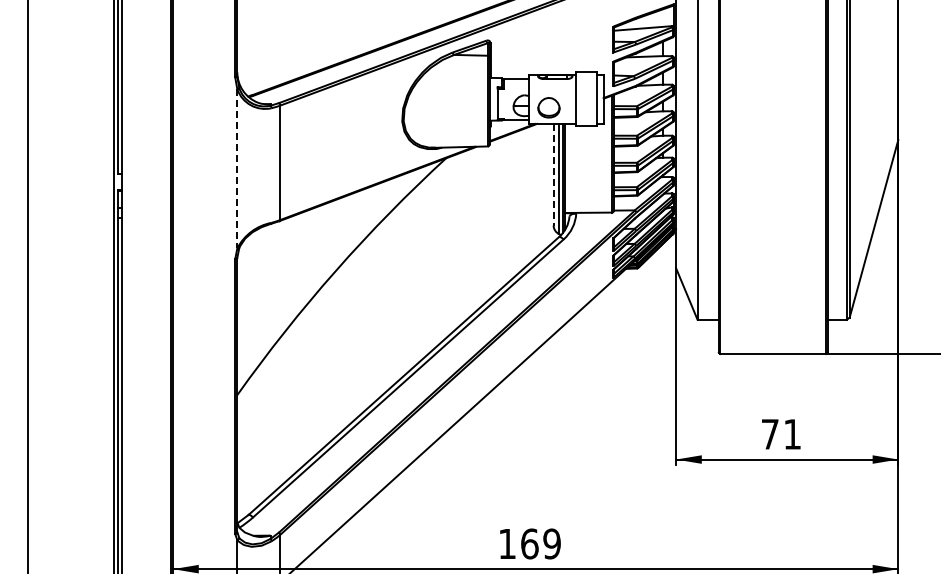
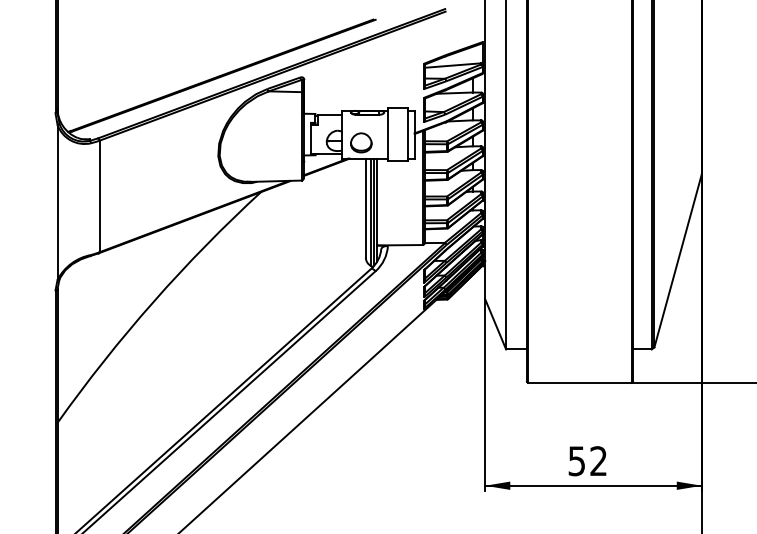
line: (237, 168) -> (57, 202), dashed -> solid
line: (553, 174) -> (365, 207), dashed -> solid
text: (780, 433) -> (586, 460), 71 -> 52

